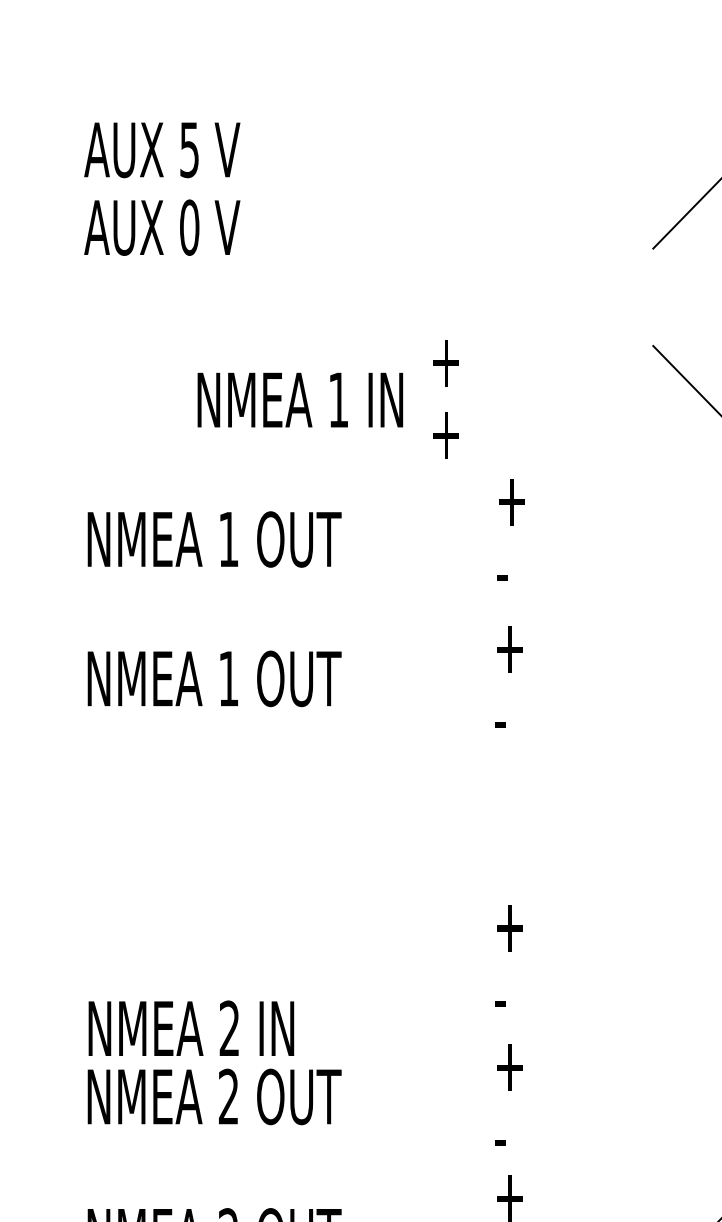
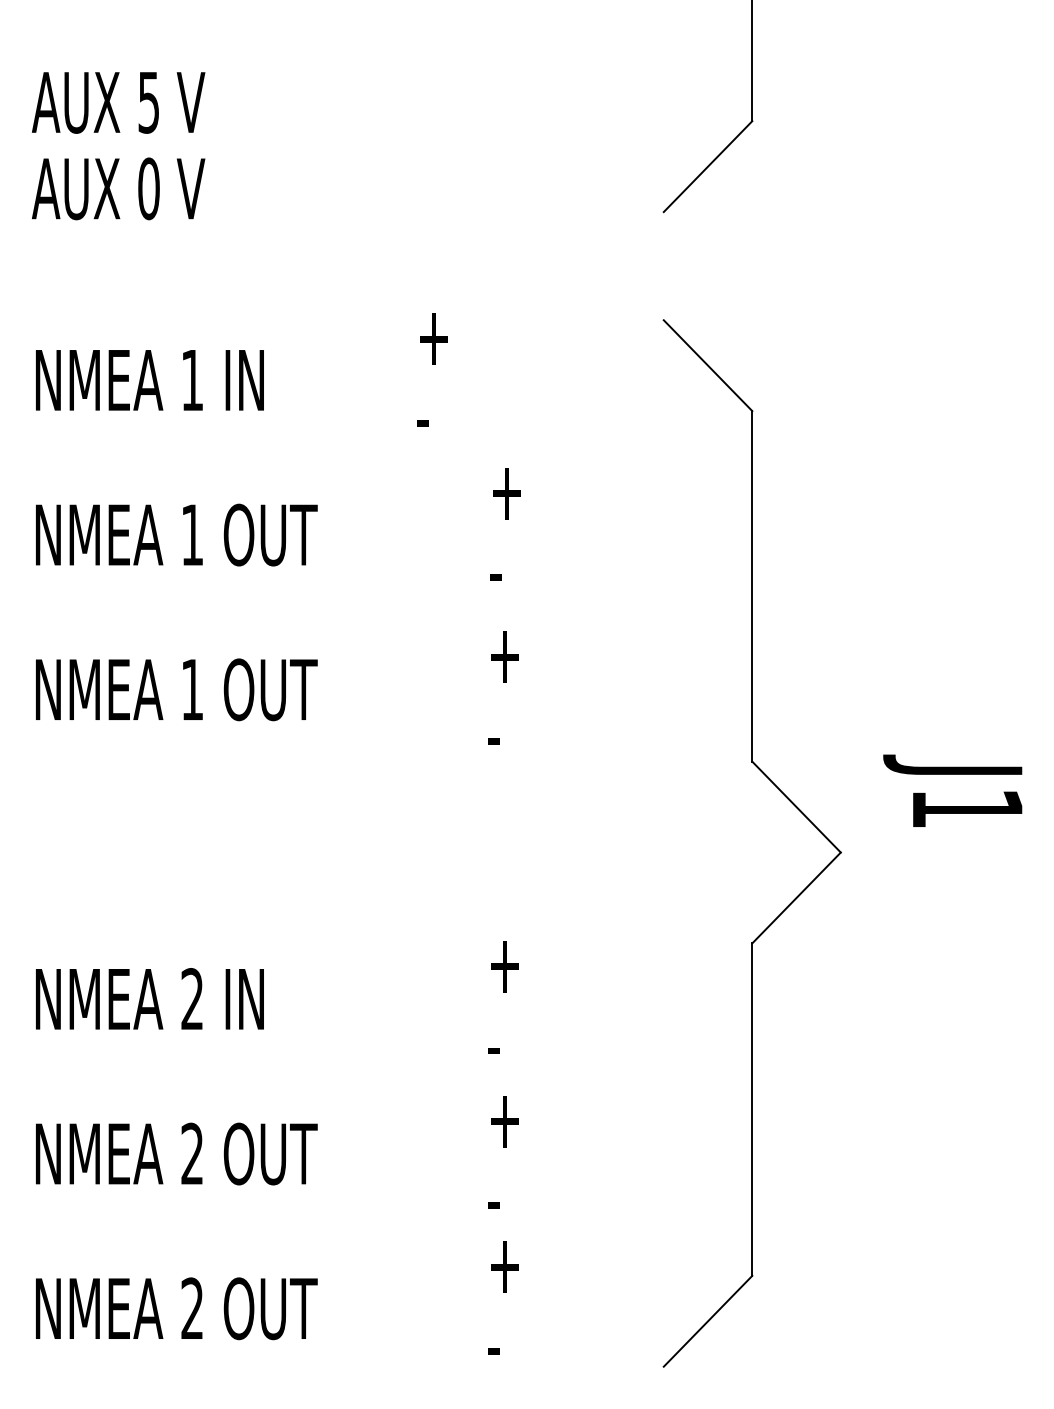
text: (299, 400) -> (149, 380), moved
text: (444, 435) -> (432, 419), + -> -
text: (191, 1028) -> (149, 998), moved

